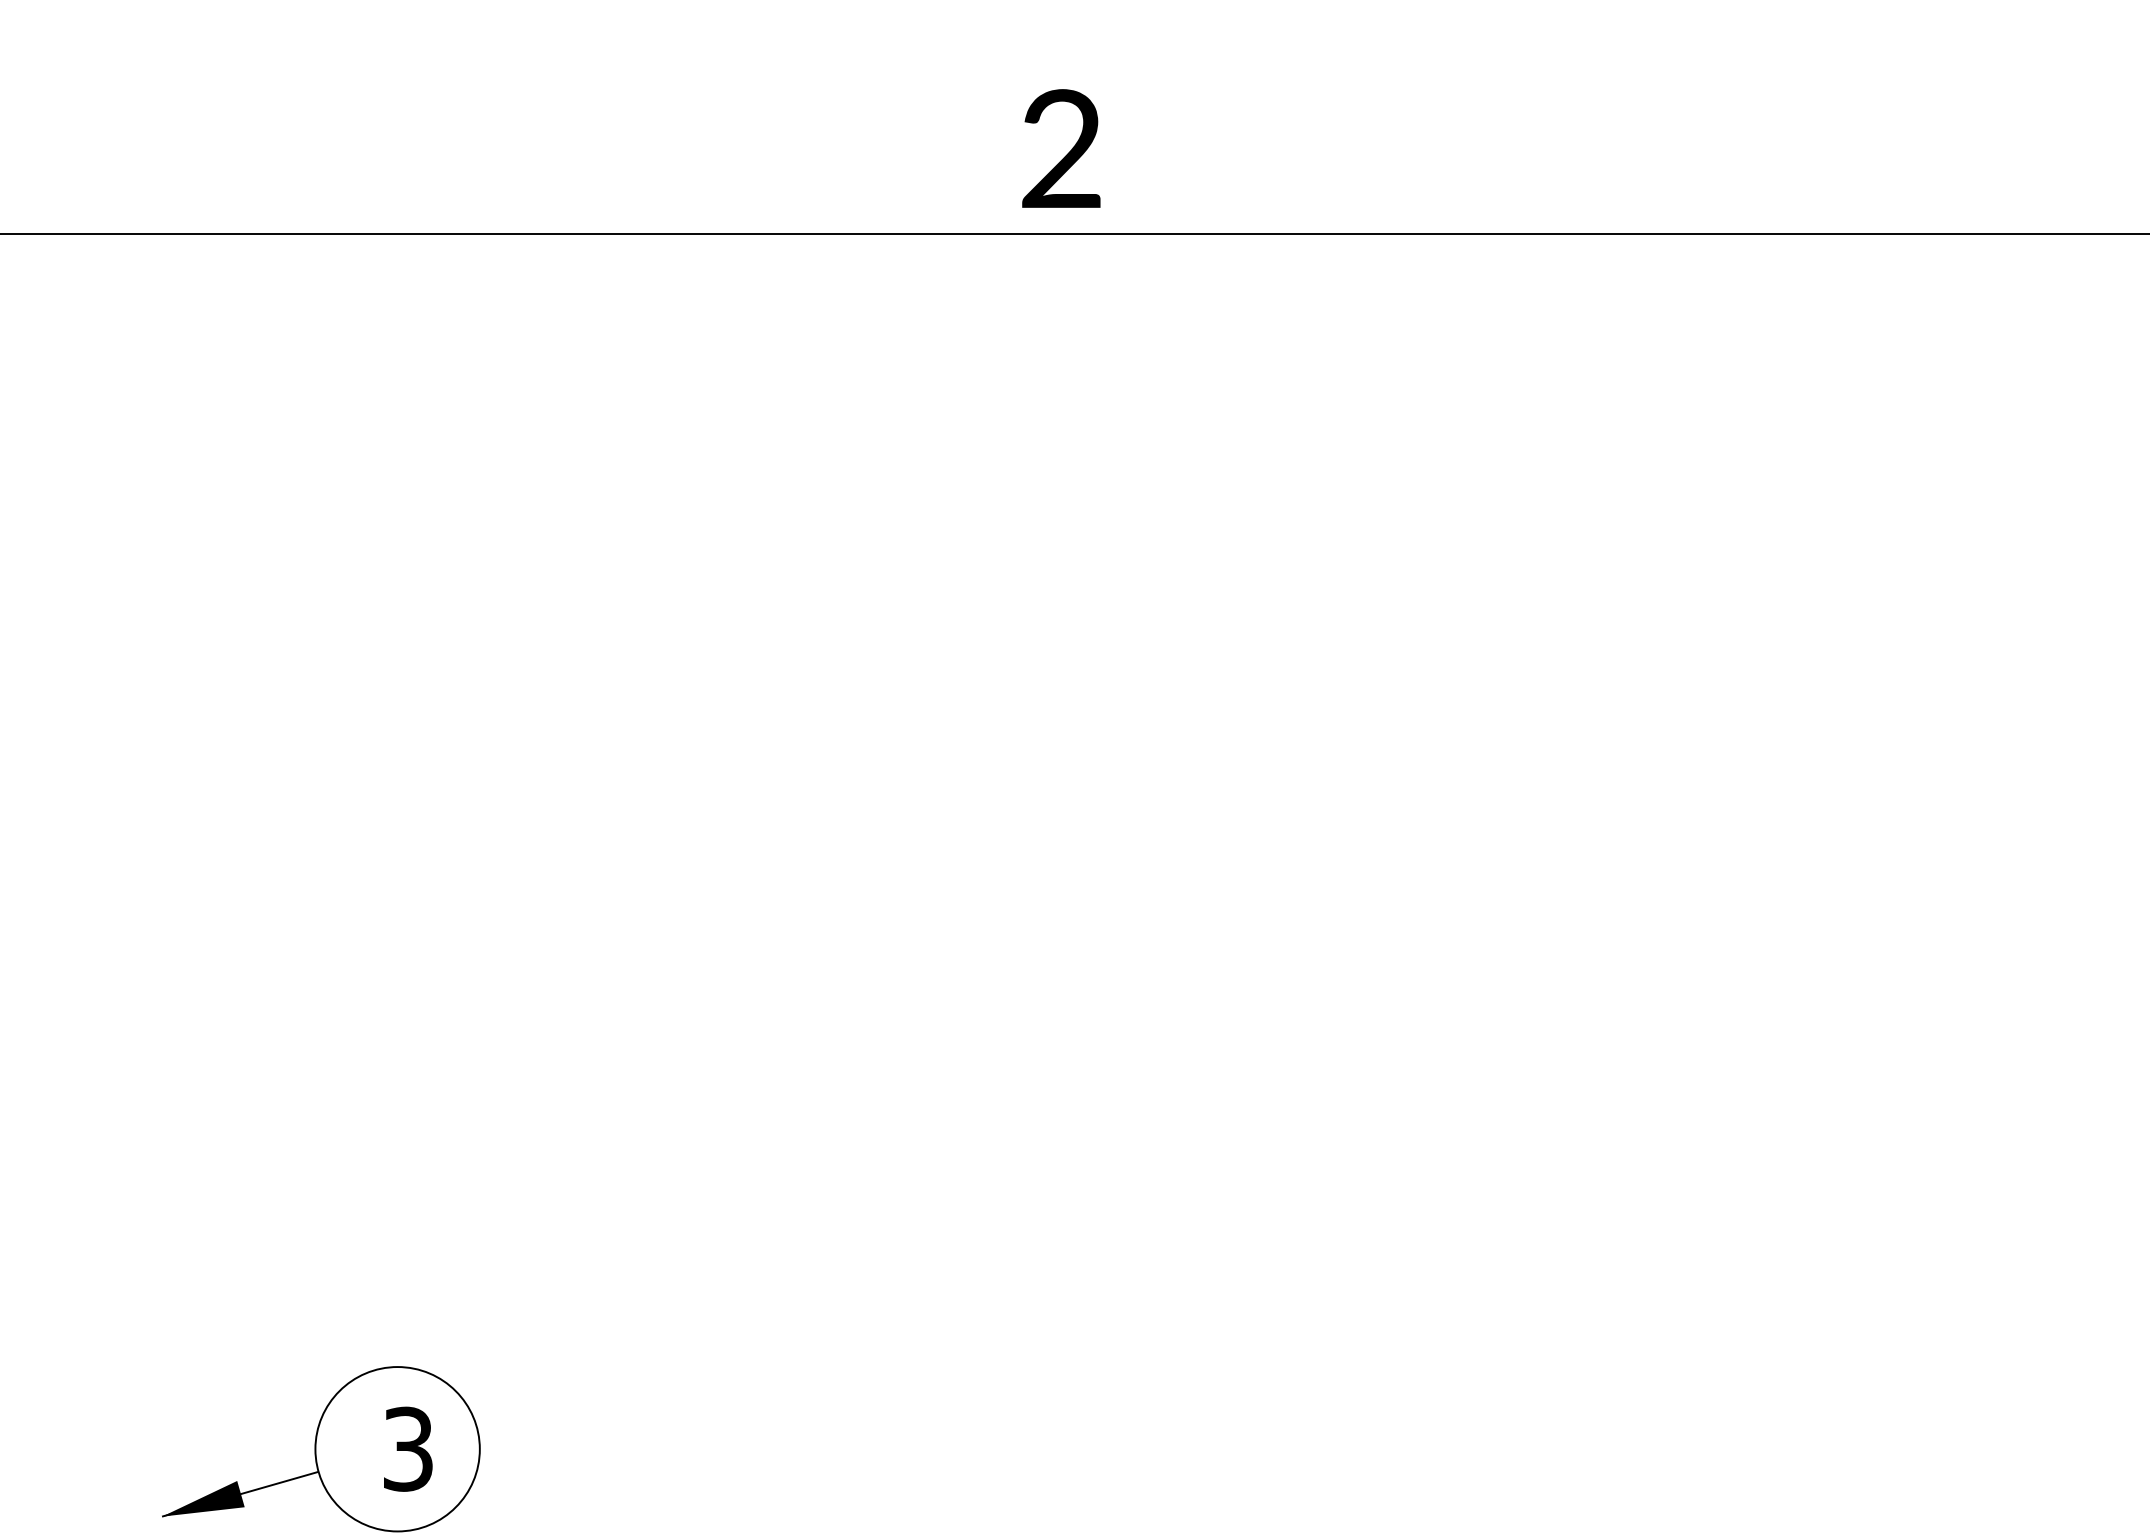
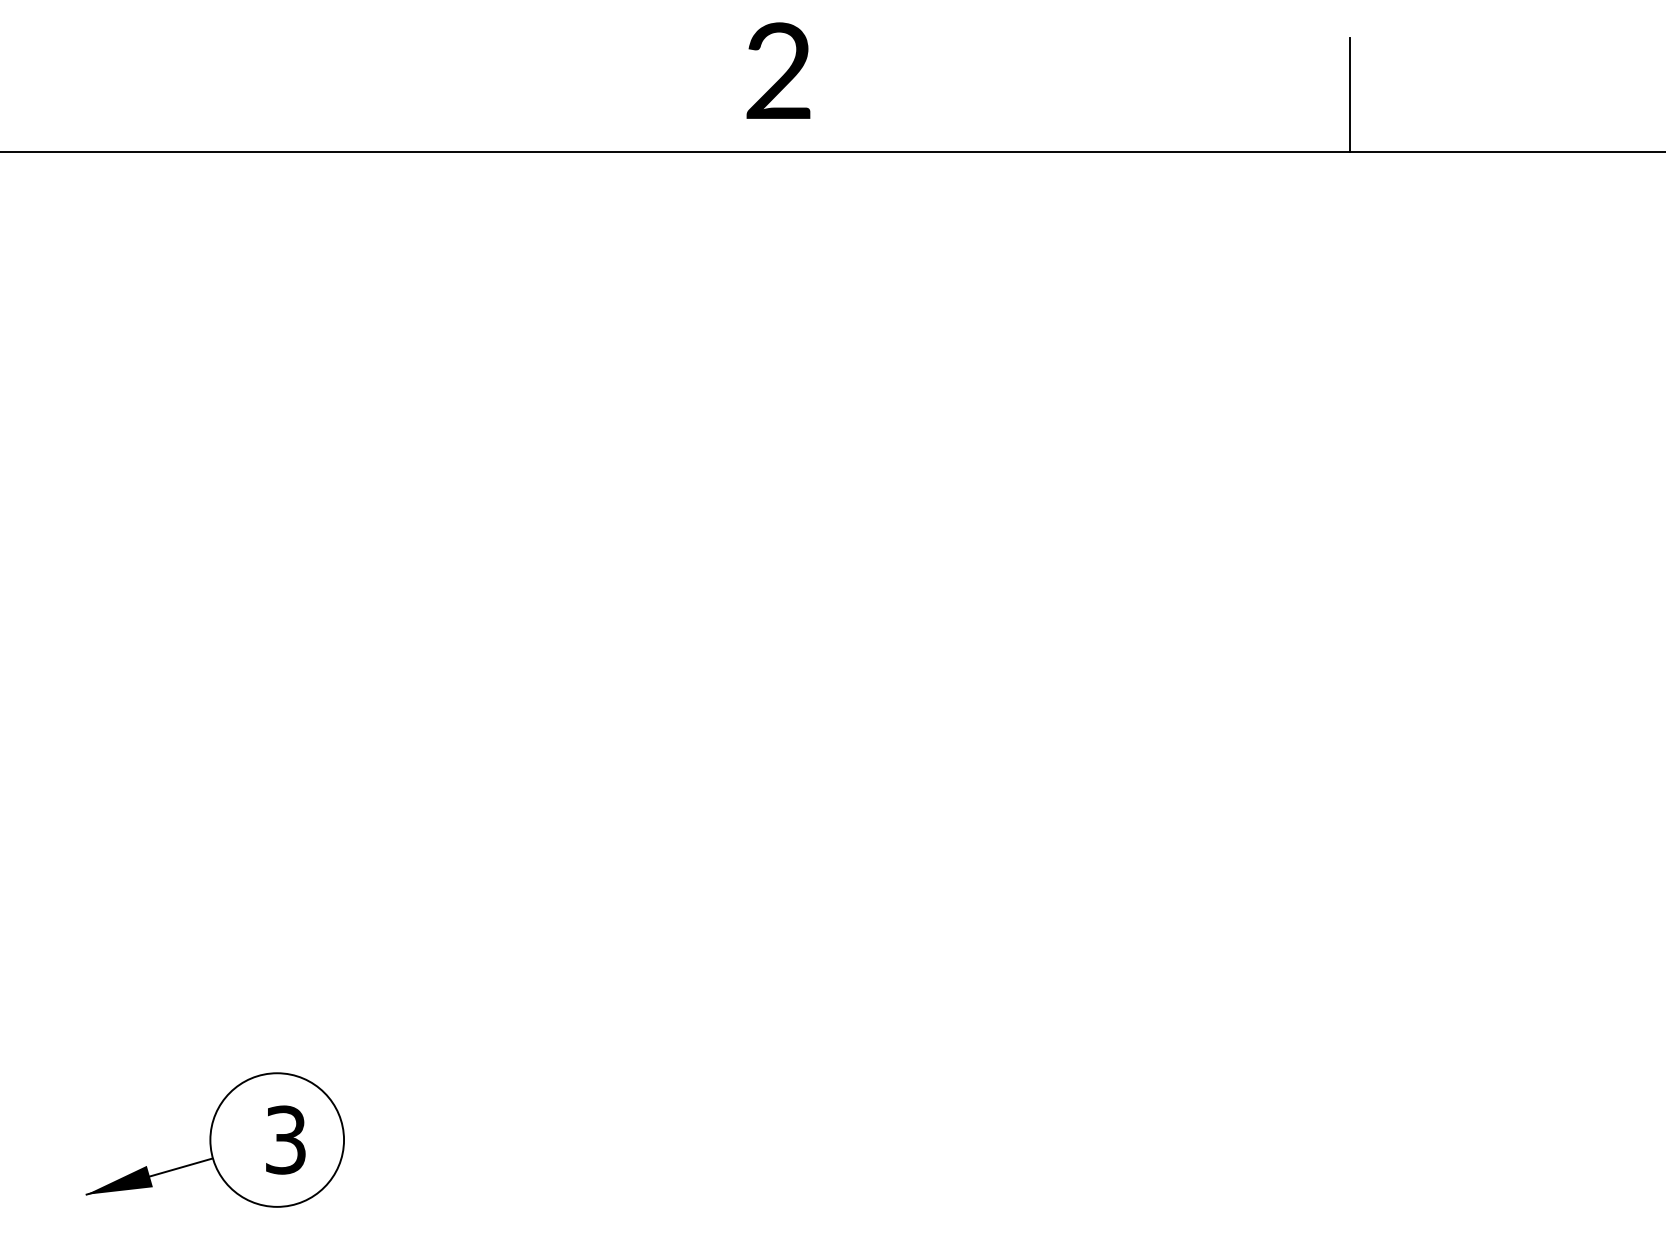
text: (1061, 148) -> (778, 70), moved
line: (1718, 163) -> (1350, 95), added

